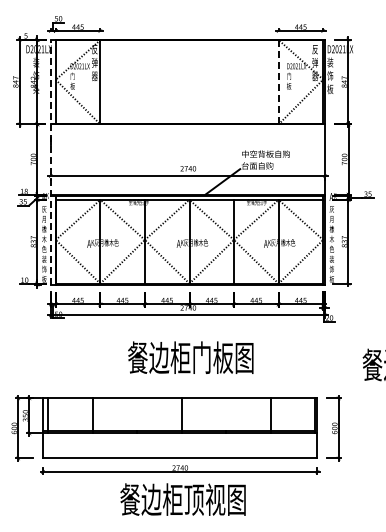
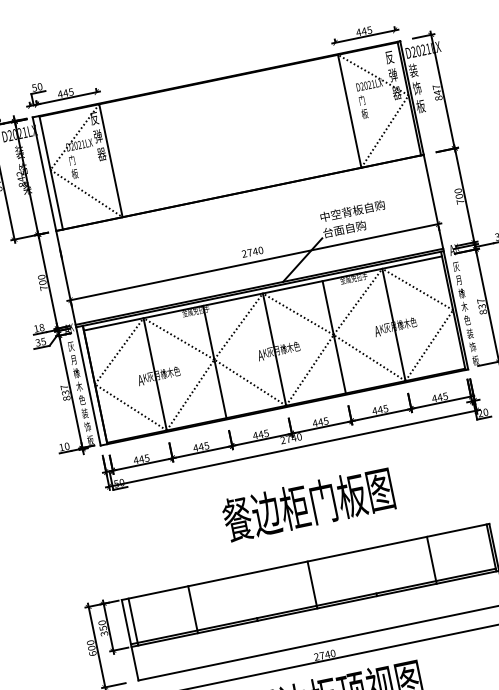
line: (278, 81) -> (349, 110), dashed -> solid
line: (50, 162) -> (66, 282), dashed -> solid

